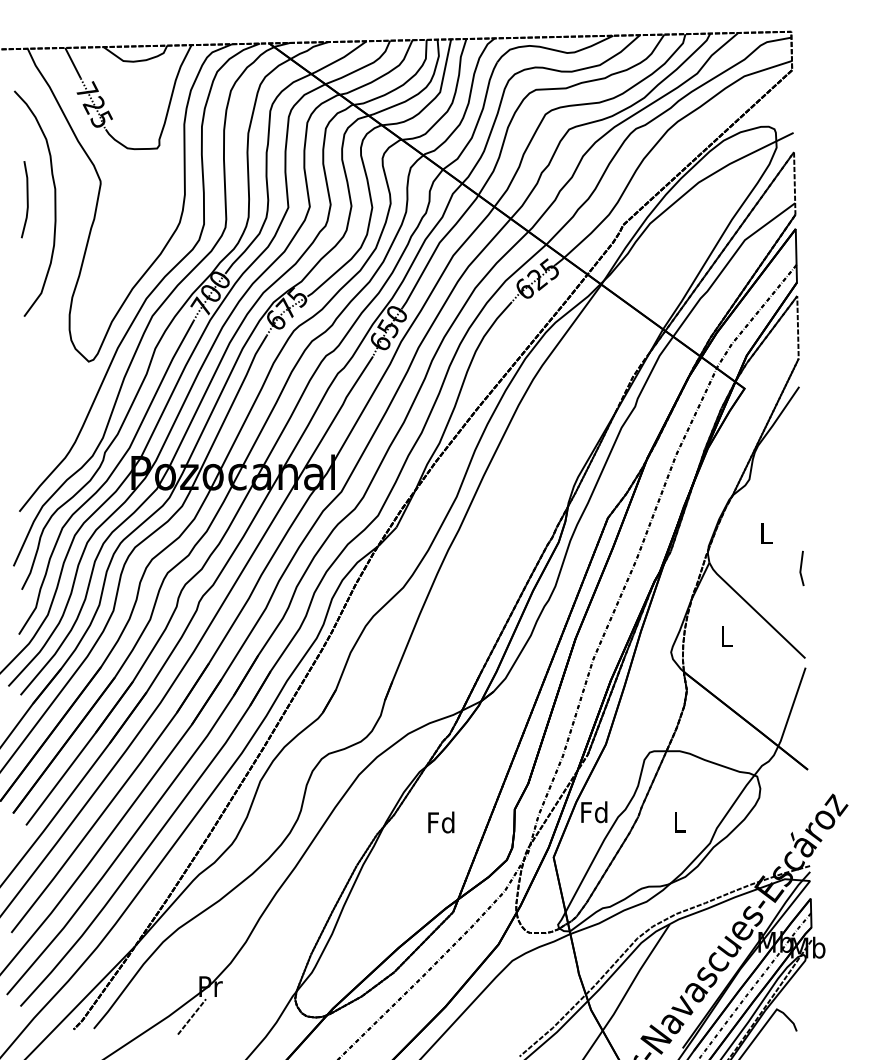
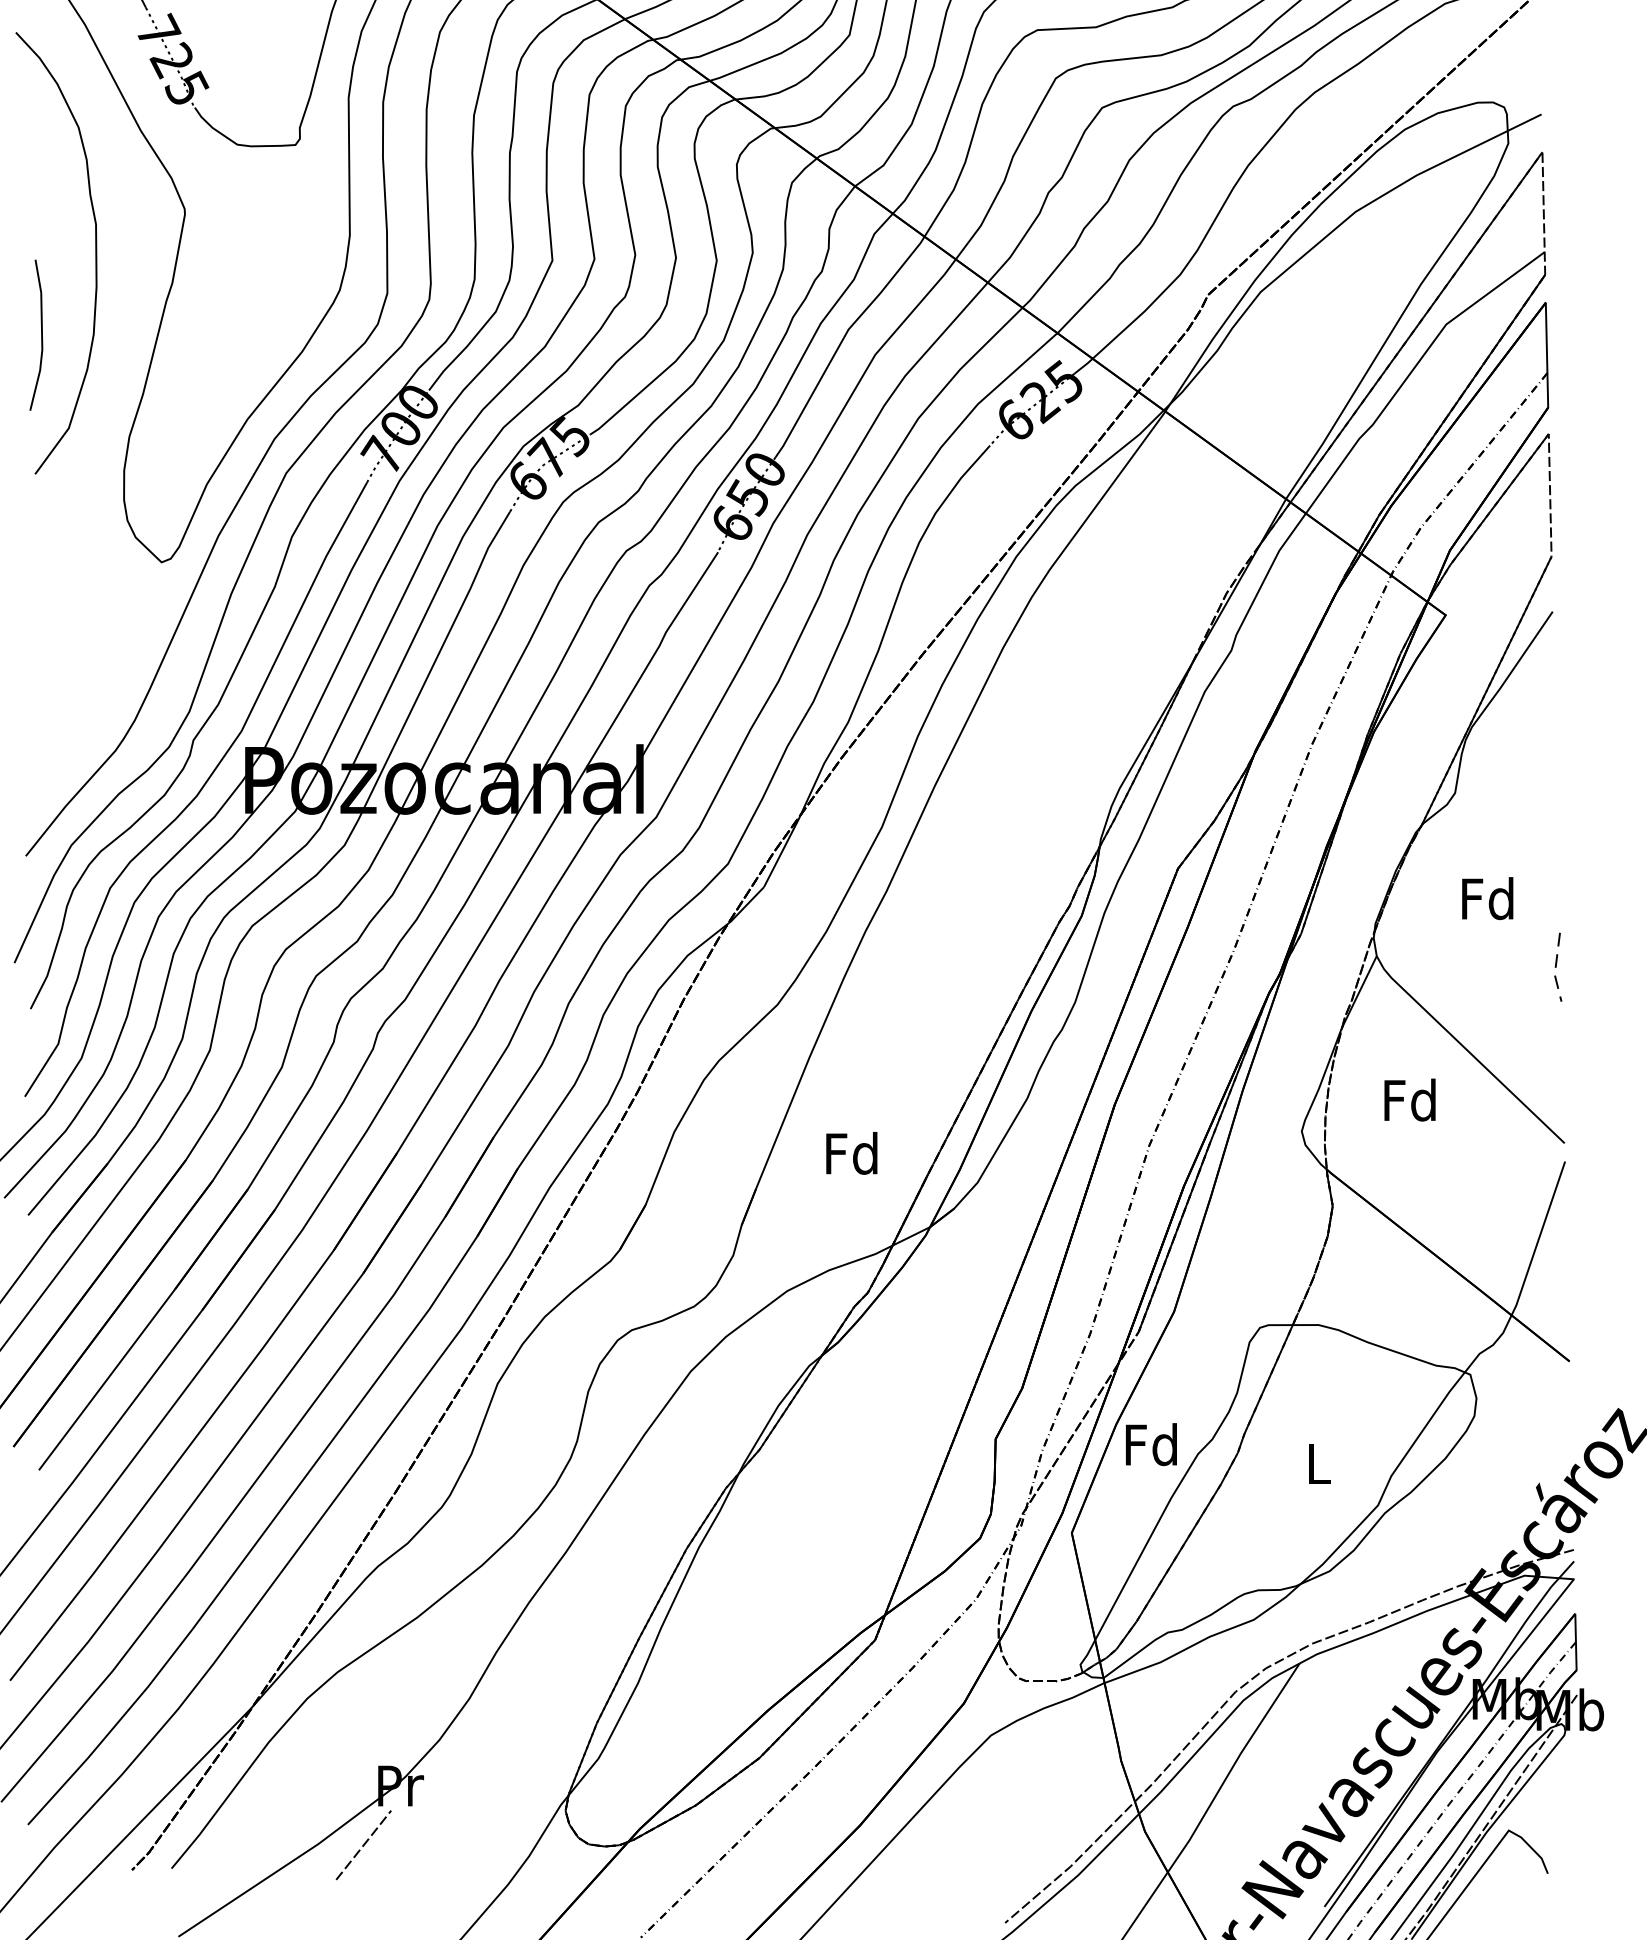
line: (26, 199) -> (39, 334), moved
text: (766, 533) -> (1488, 898), L -> Fd
line: (800, 569) -> (1555, 969), solid -> dashed
text: (726, 636) -> (1410, 1100), L -> Fd
text: (441, 822) -> (852, 1153), moved

